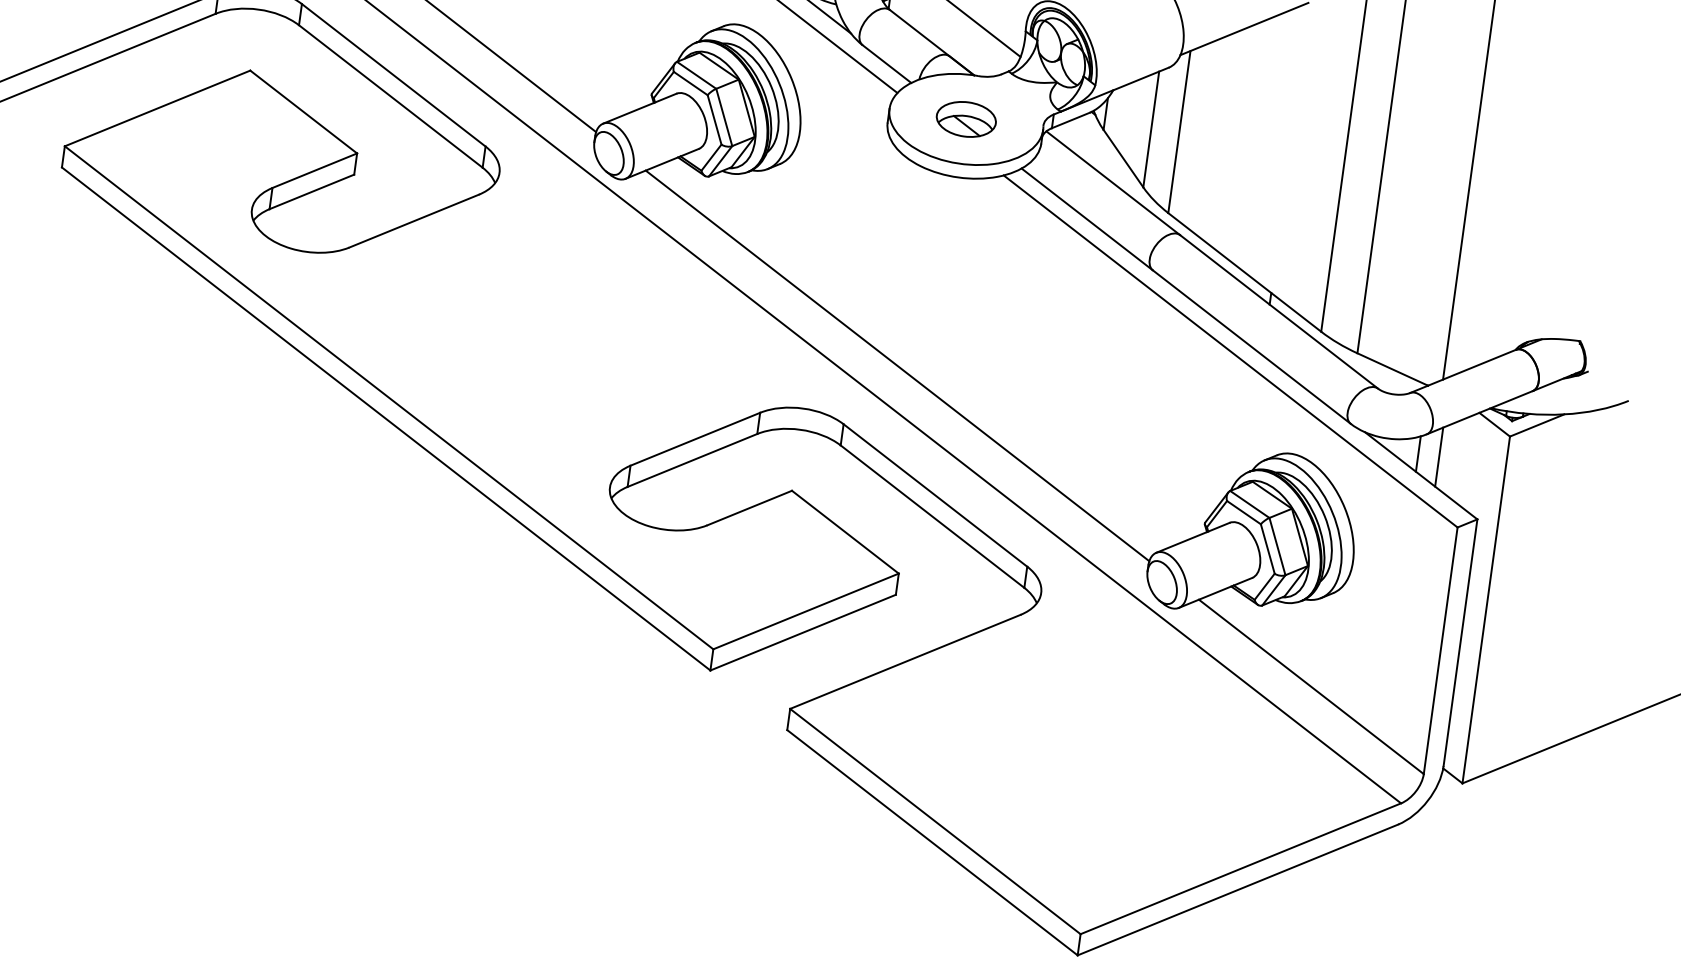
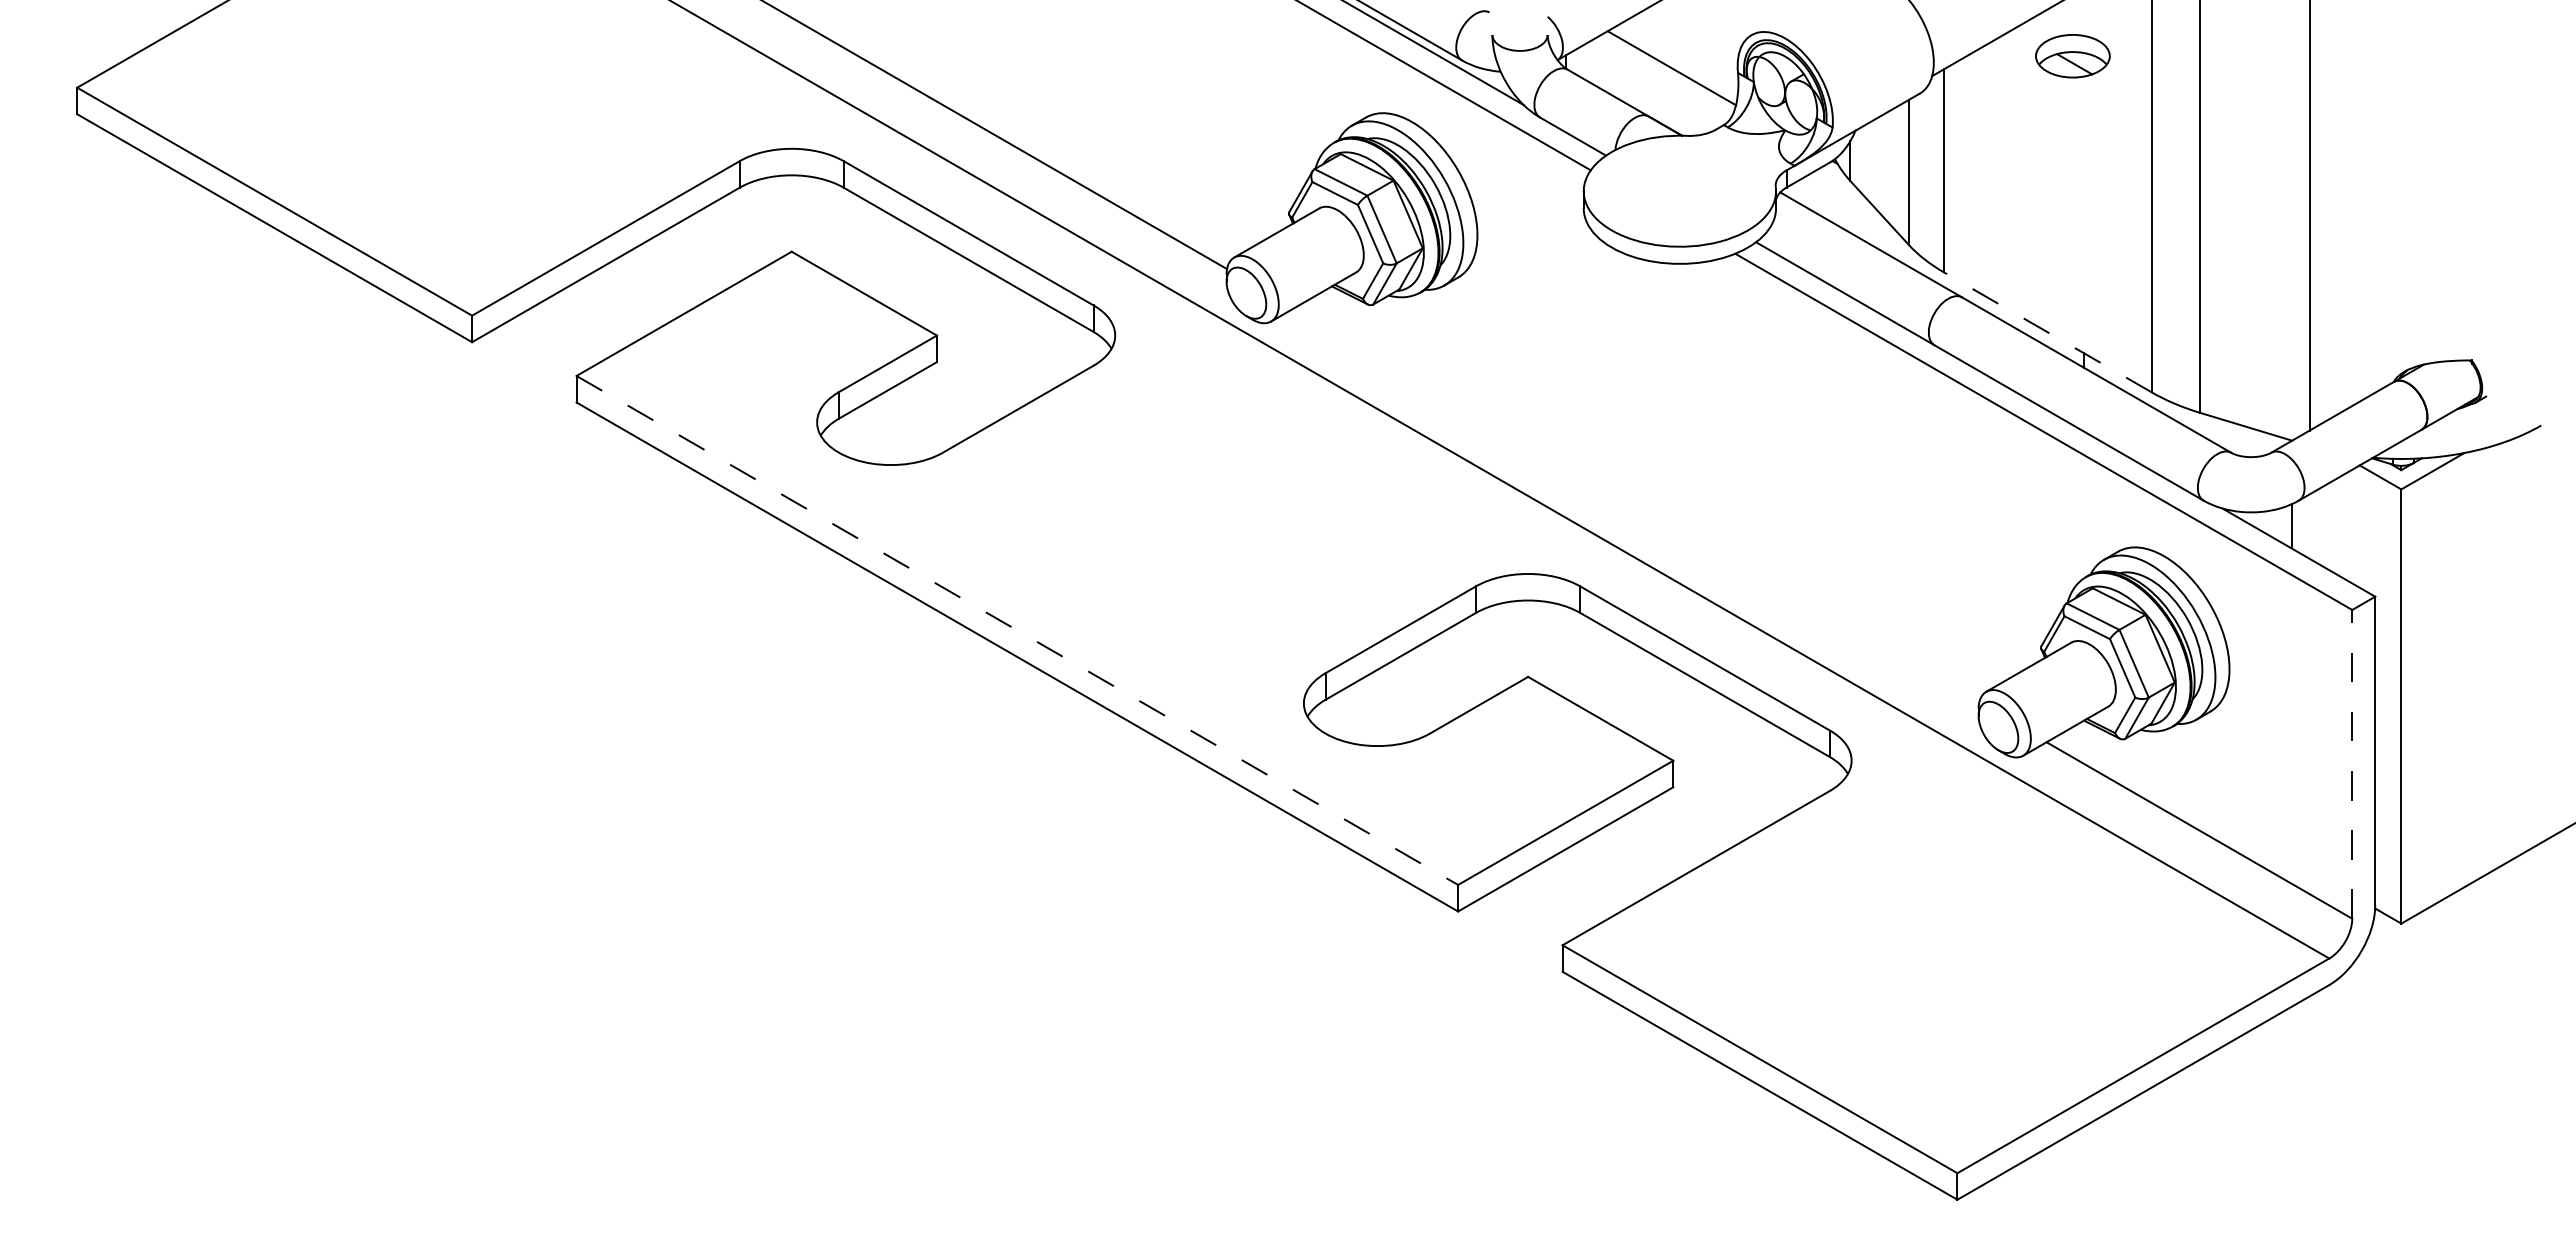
part: (966, 119) -> (2072, 56), moved
line: (1244, 272) -> (2047, 332), solid -> dashed
line: (897, 365) -> (1636, 505), removed
line: (389, 397) -> (1017, 630), solid -> dashed
line: (1438, 457) -> (2317, 526), removed
line: (1440, 650) -> (2352, 763), solid -> dashed

